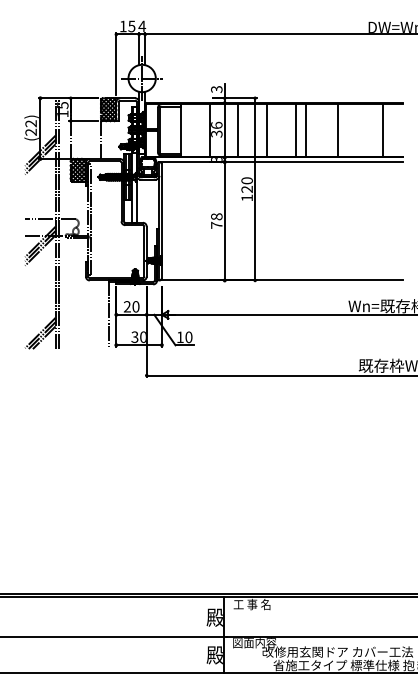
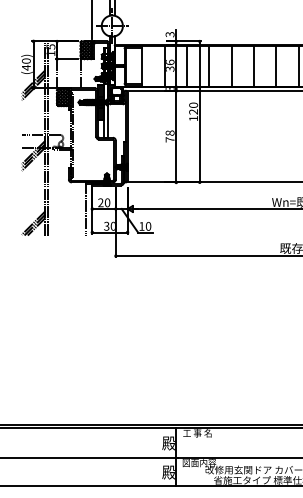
text: (30, 128) -> (25, 64), (22) -> (40)
line: (306, 129) -> (254, 65), moved
line: (337, 129) -> (275, 65), moved

